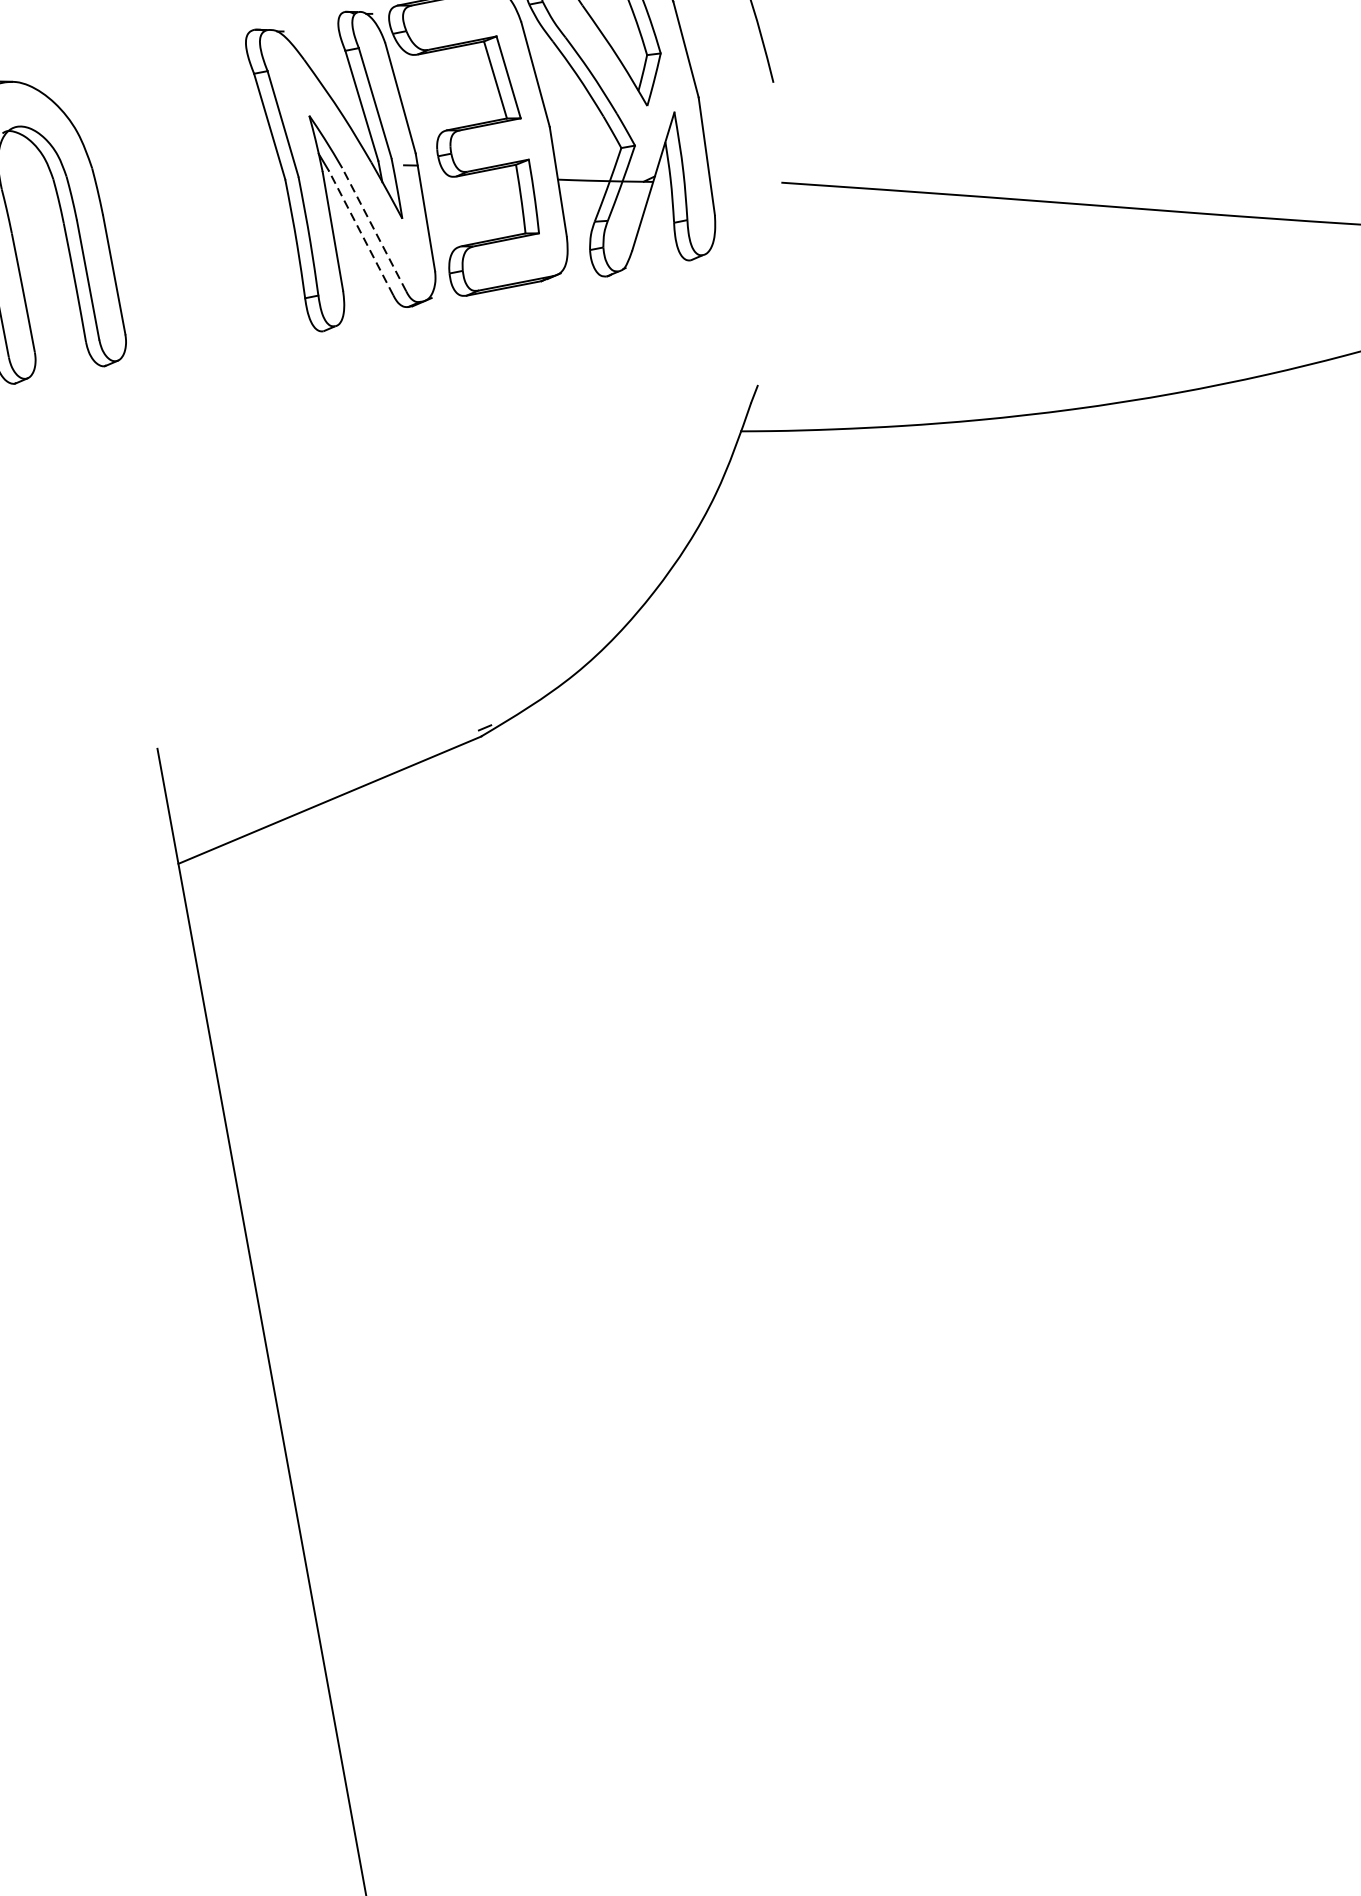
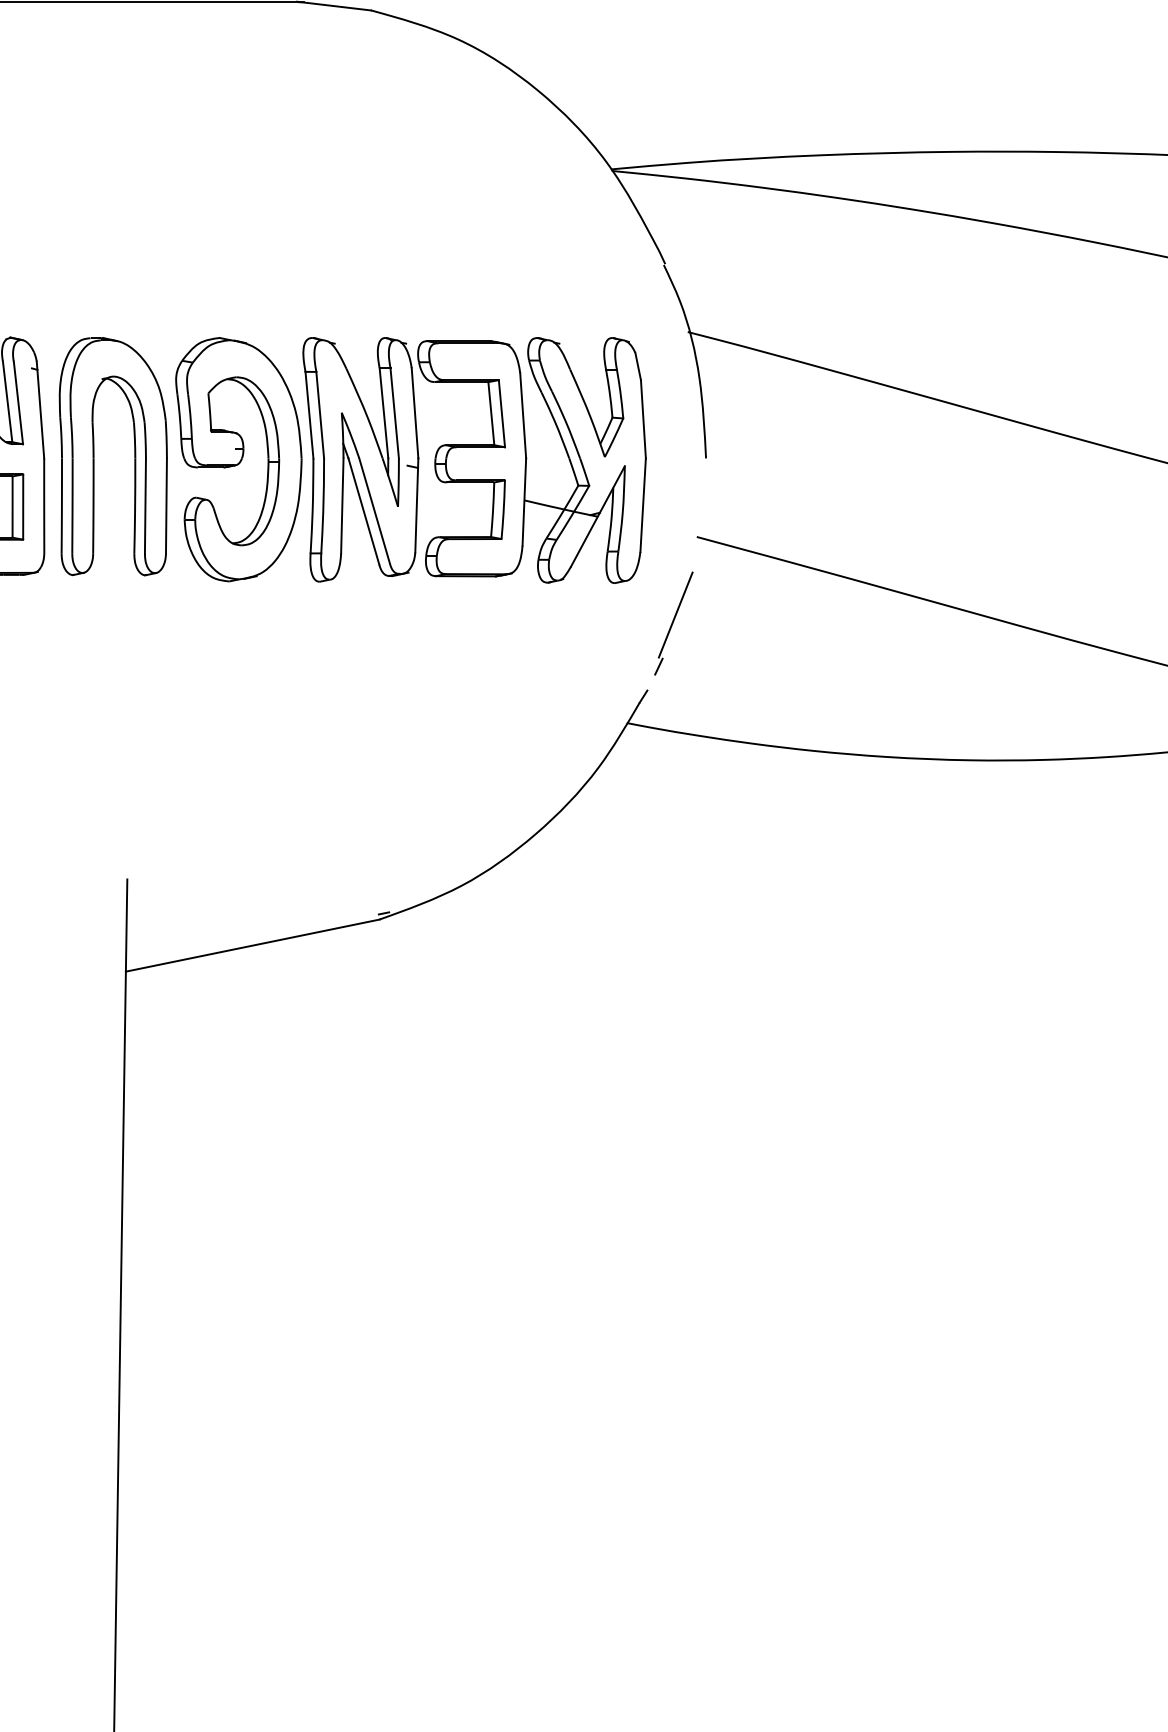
part: (192, 199) -> (238, 459), added
line: (374, 229) -> (374, 510), dashed -> solid
line: (360, 233) -> (363, 511), dashed -> solid
part: (773, 296) -> (673, 623), added

